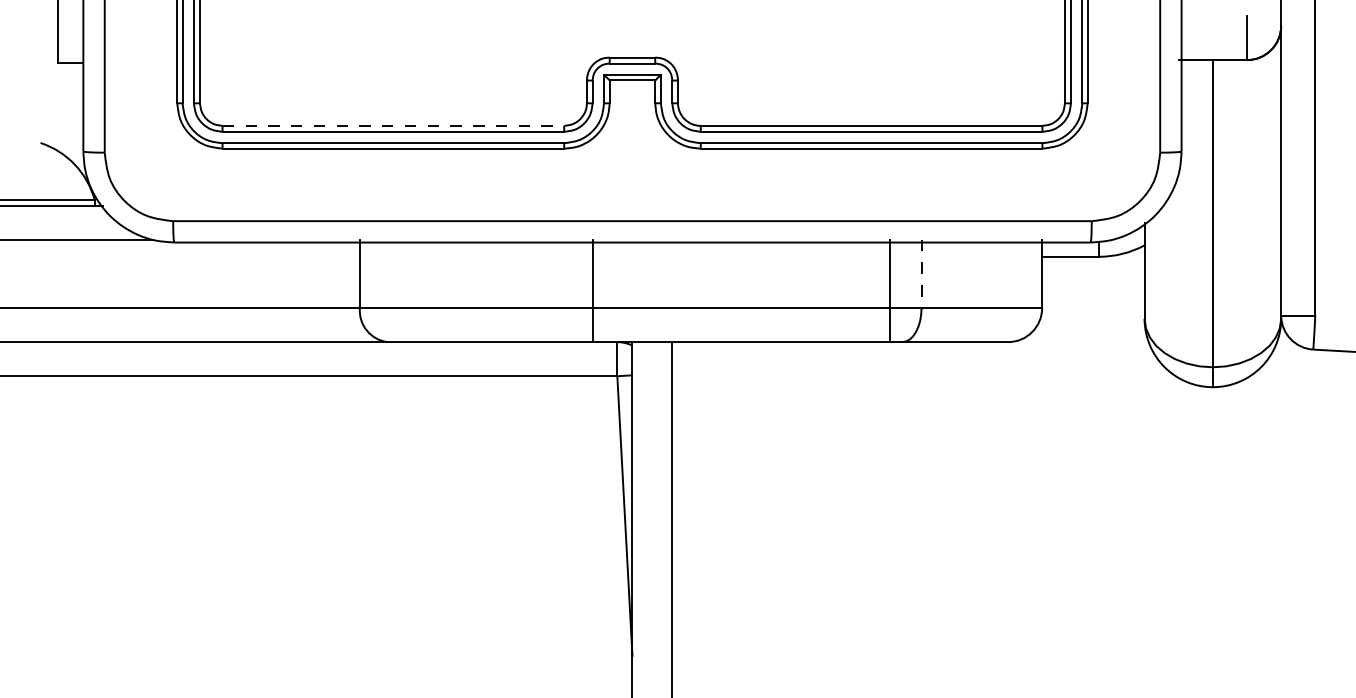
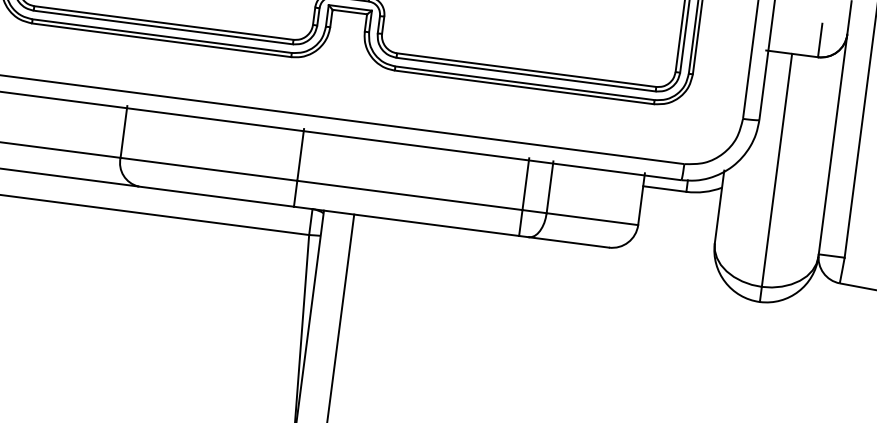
line: (393, 125) -> (164, 22), dashed -> solid
line: (921, 274) -> (549, 187), dashed -> solid

